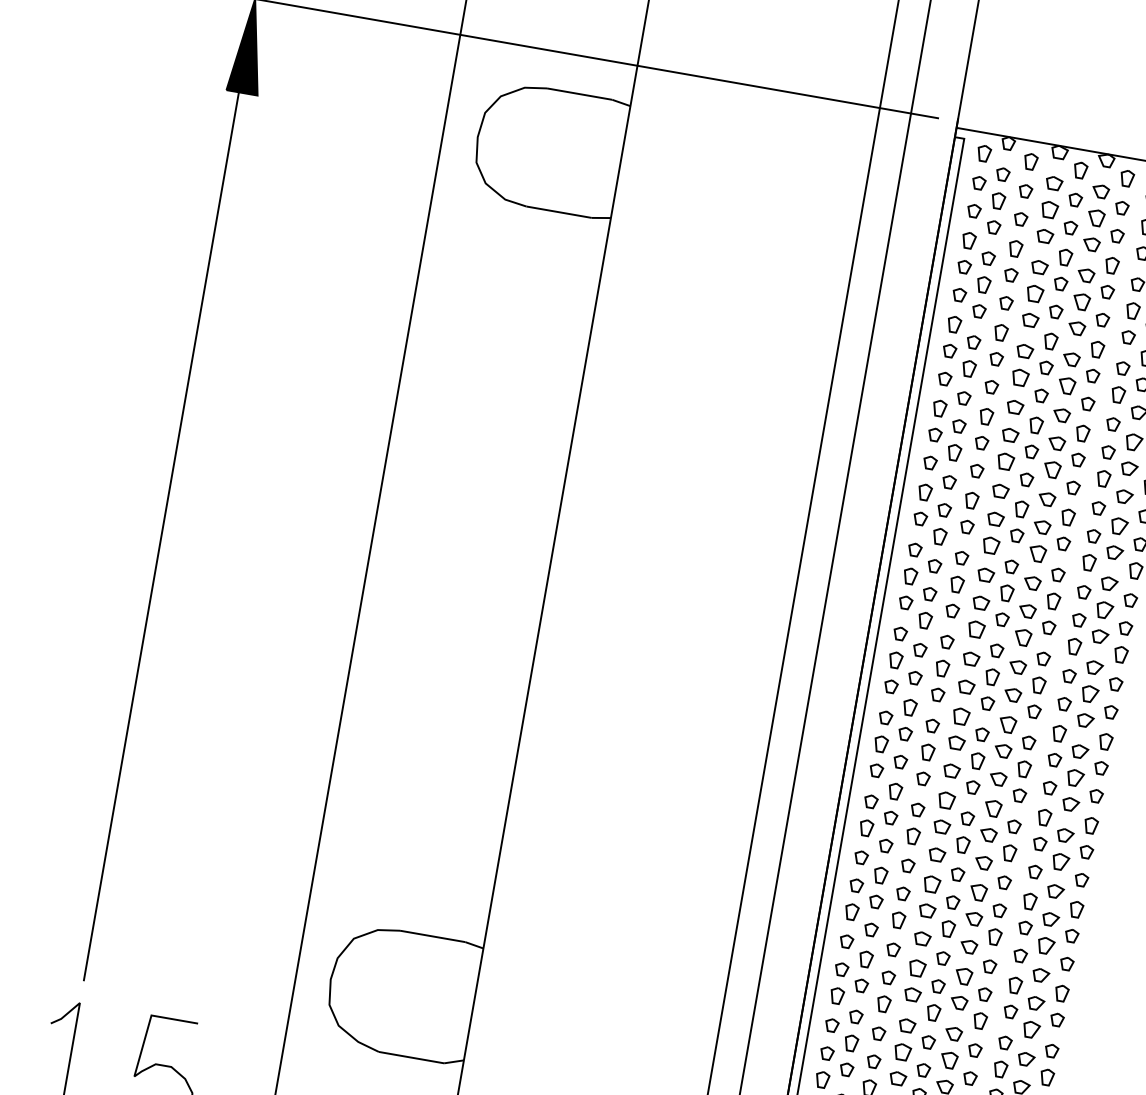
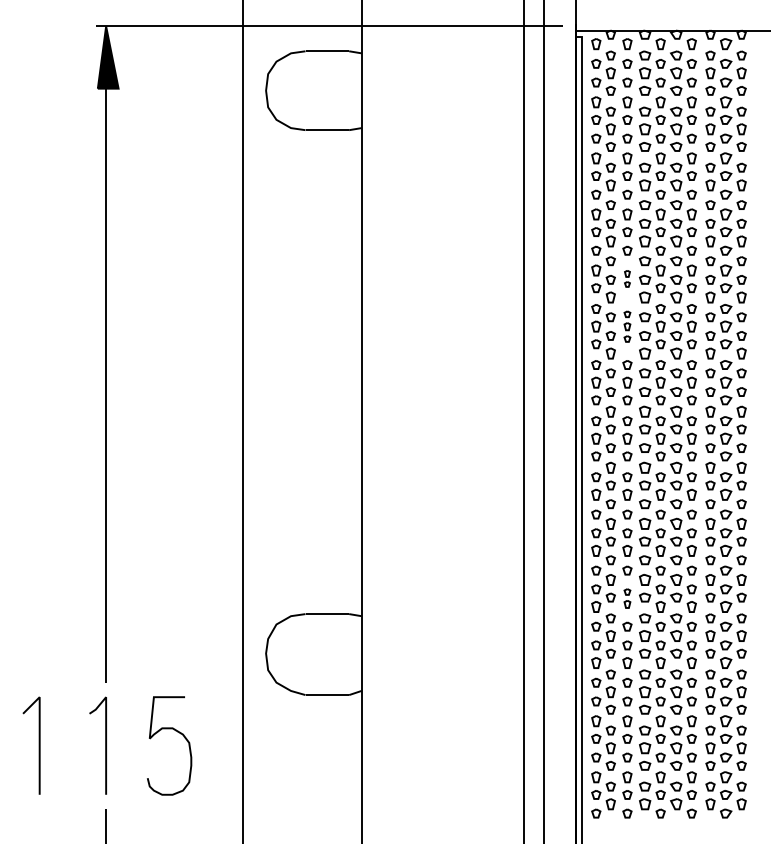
part: (969, 512) -> (627, 278), size x0.6
part: (957, 584) -> (627, 326), size x0.7
part: (886, 991) -> (627, 598), size x0.7

